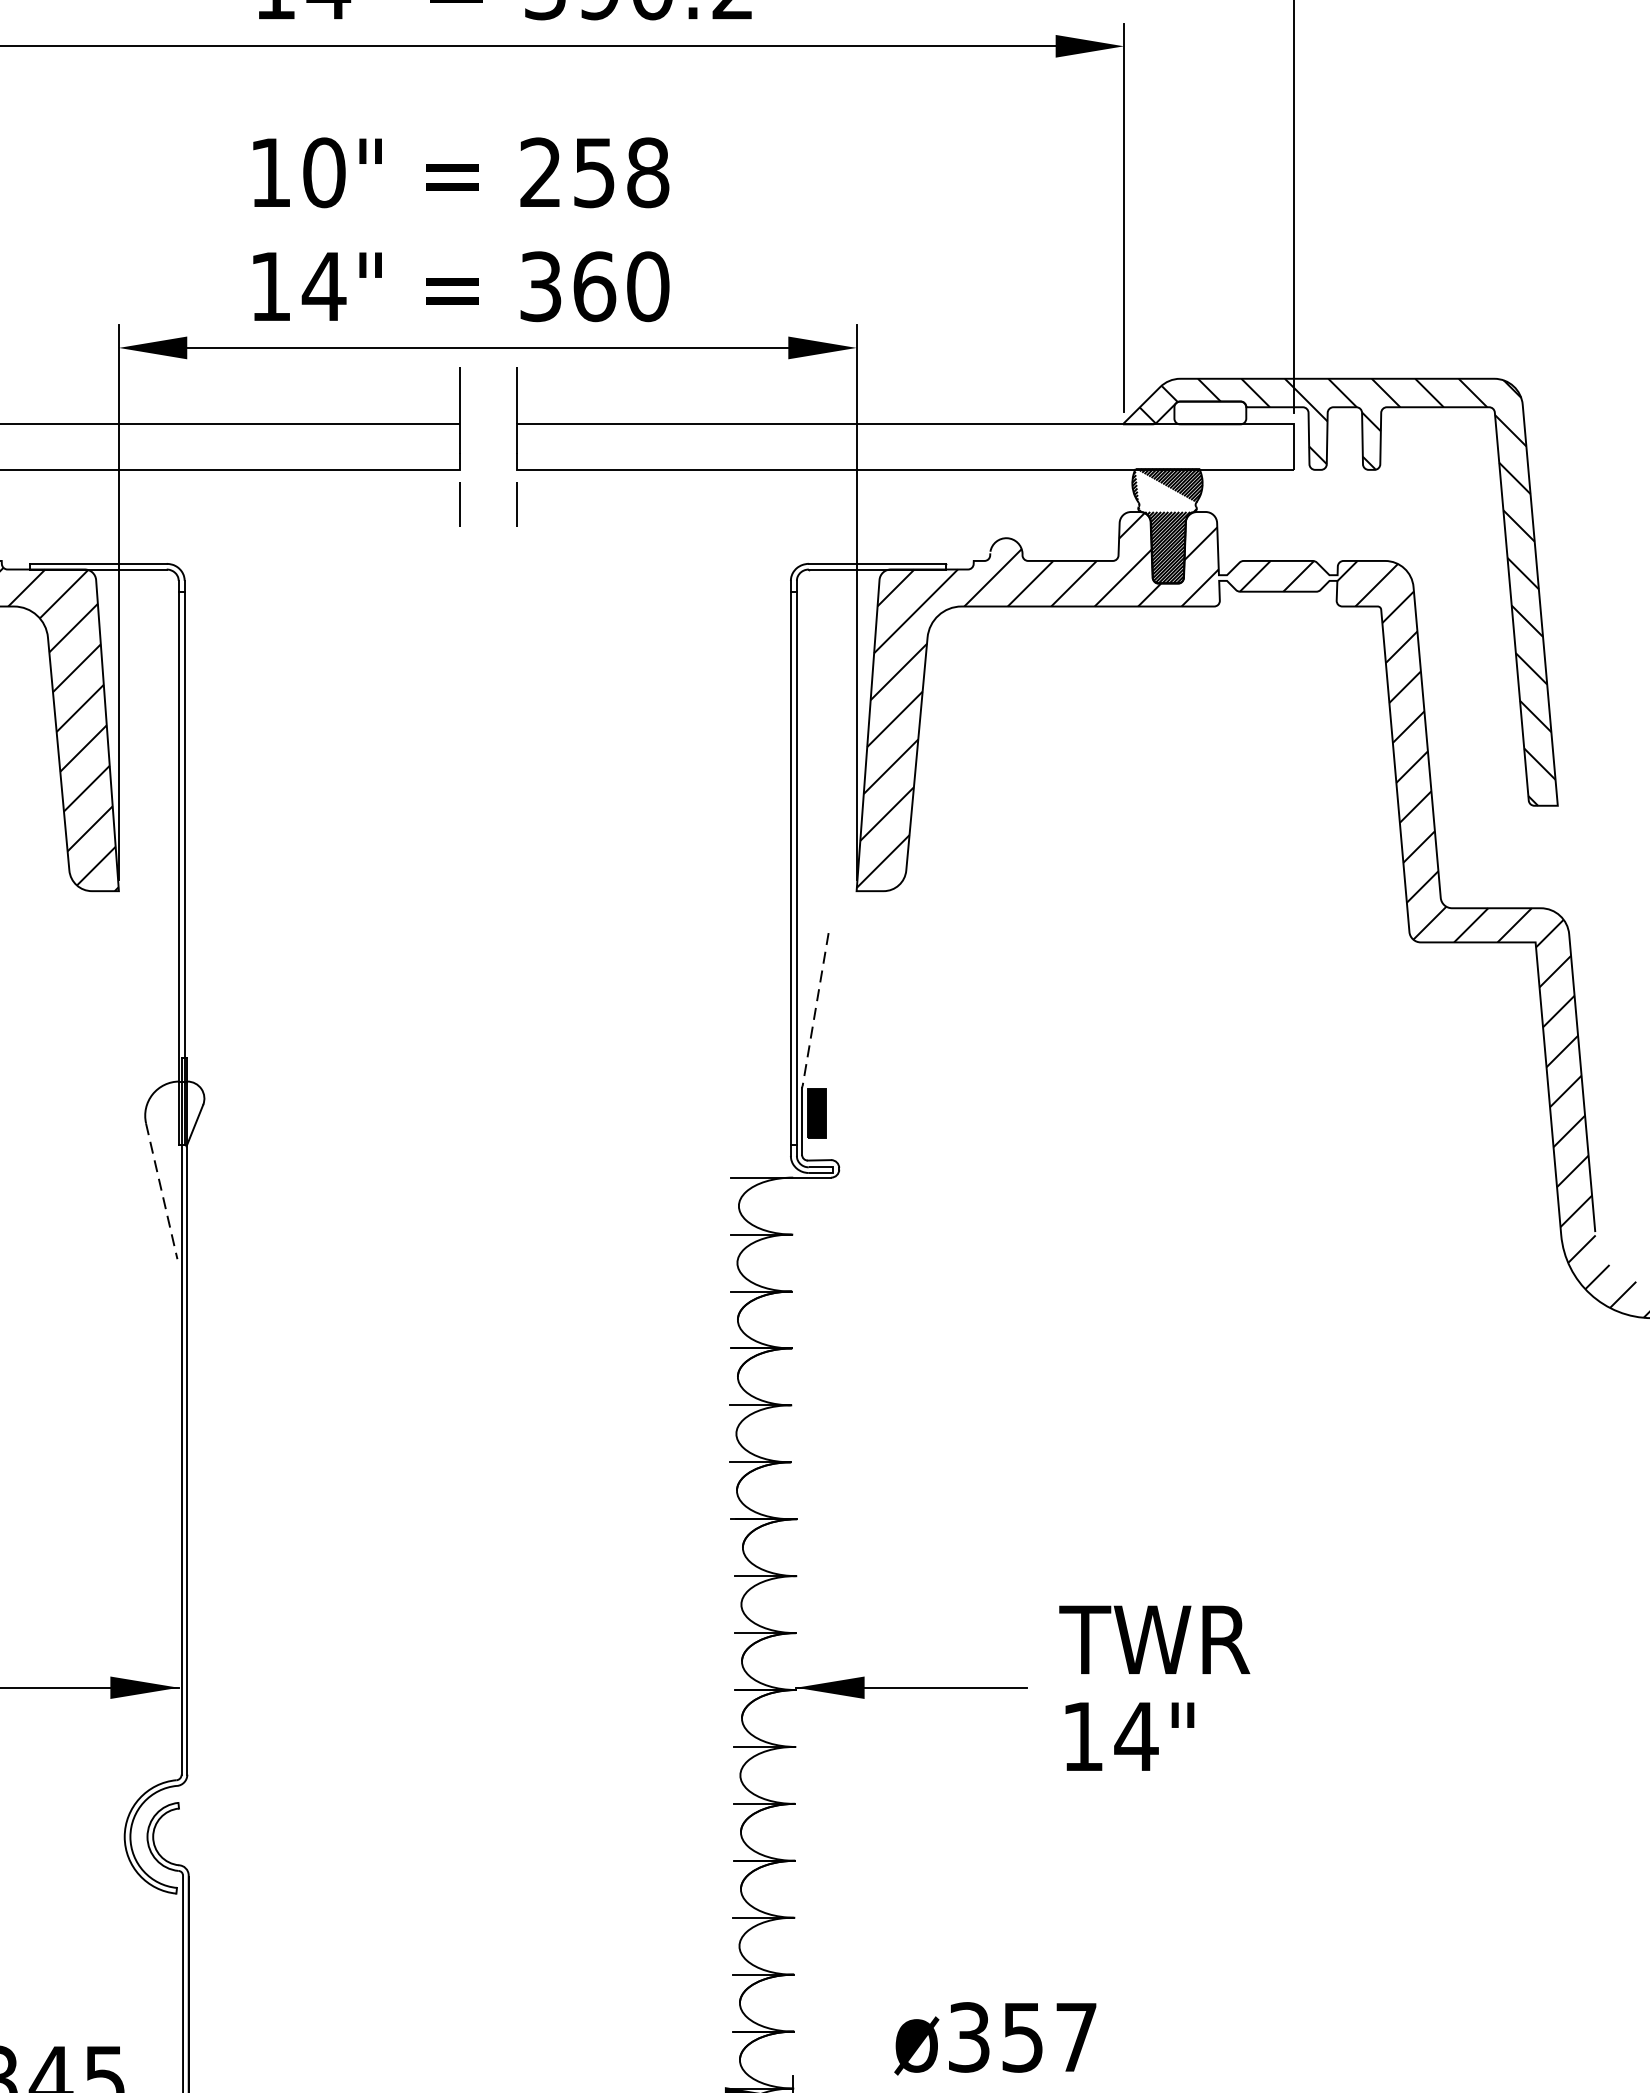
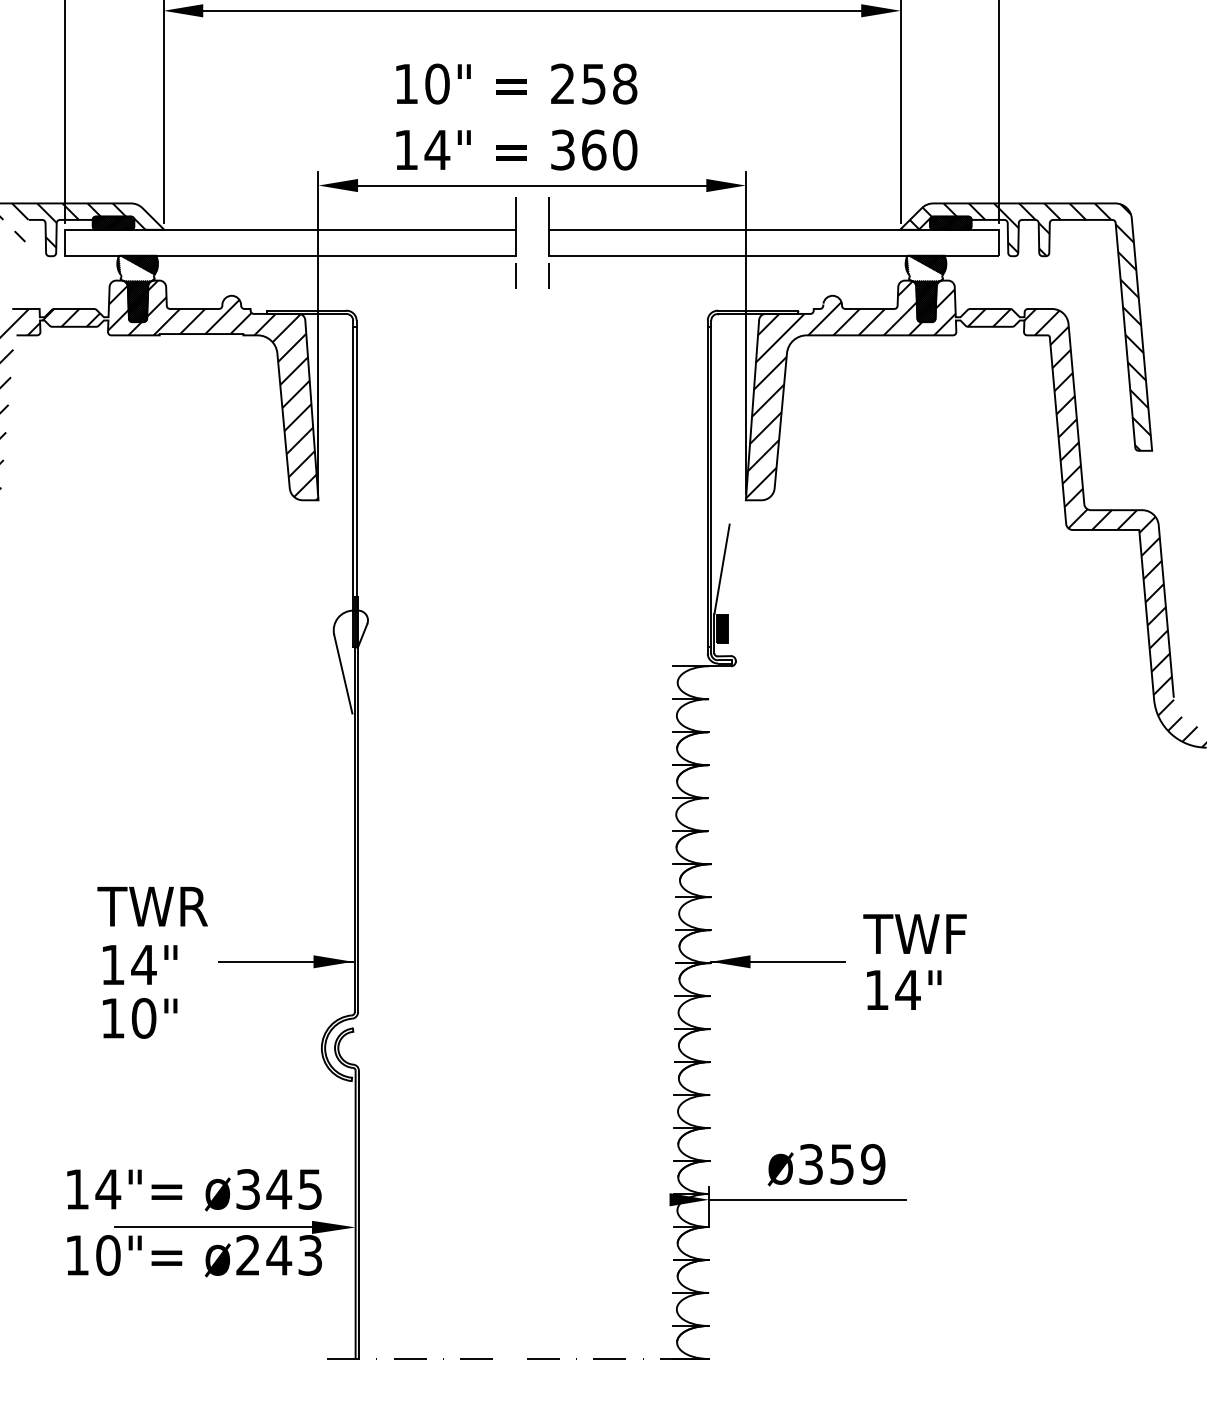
hatch: (1209, 411) -> (950, 222), added
line: (816, 1008) -> (722, 568), dashed -> solid
line: (162, 1191) -> (343, 674), dashed -> solid
text: (1230, 1638) -> (962, 933), TWR -> TWF
text: (1076, 2037) -> (873, 1164), ø357 -> ø359

